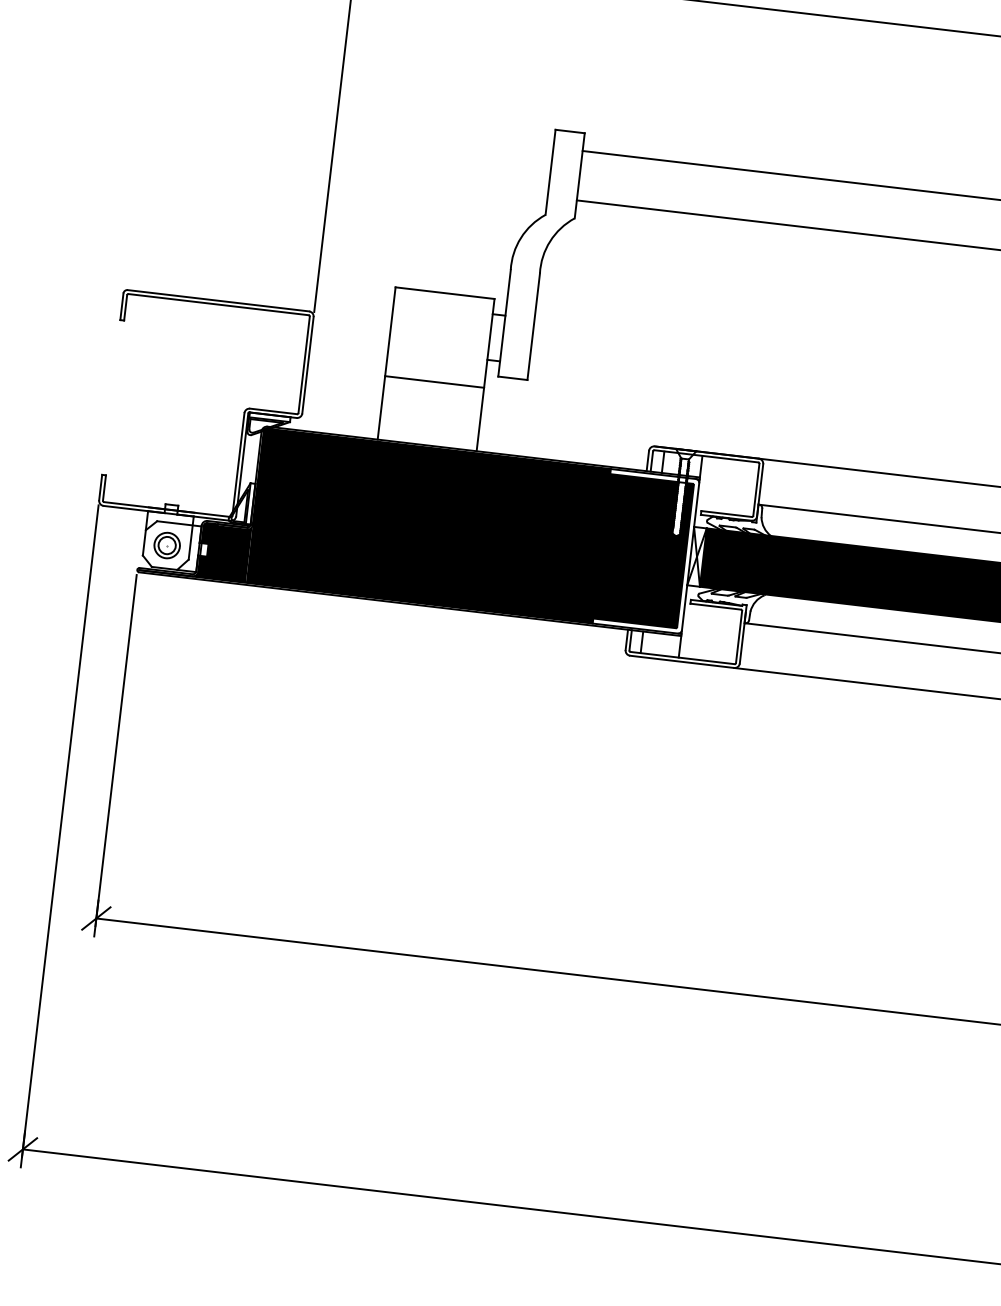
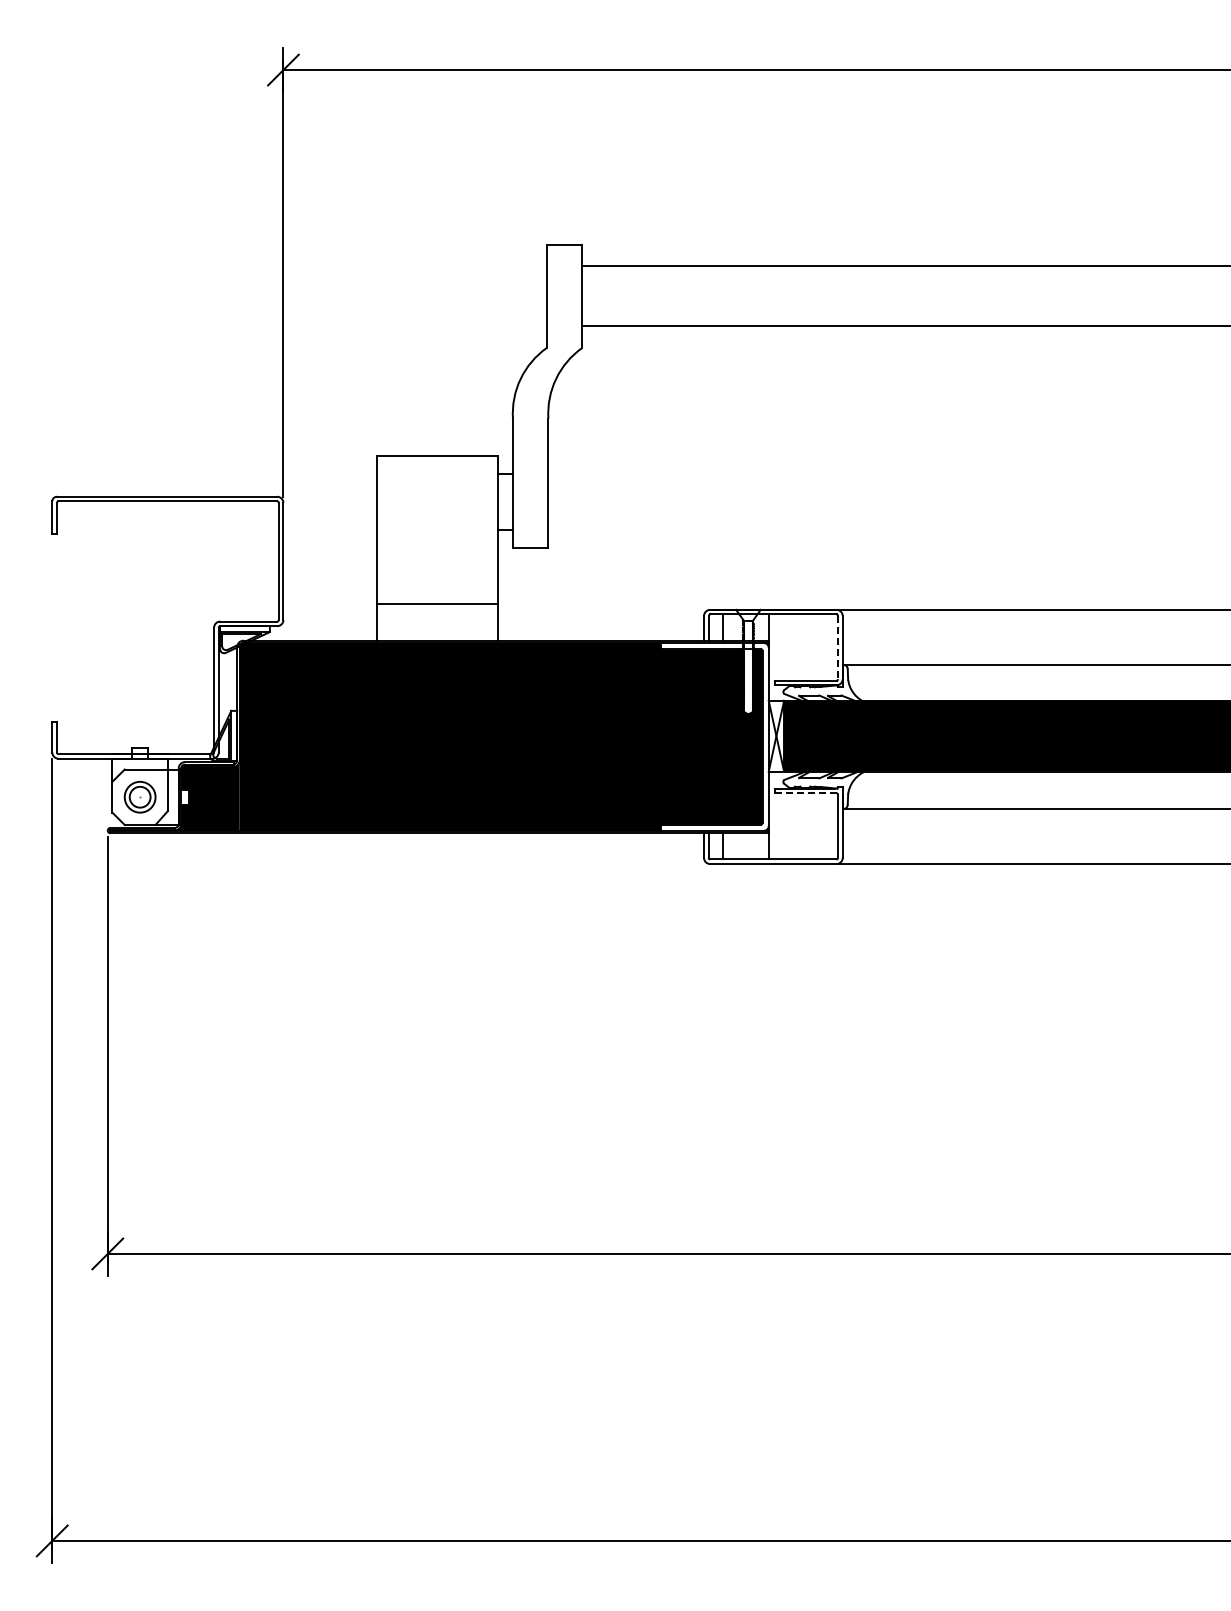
line: (434, 381) -> (437, 603), moved
line: (756, 489) -> (838, 647), solid -> dashed
line: (715, 606) -> (805, 793), solid -> dashed

